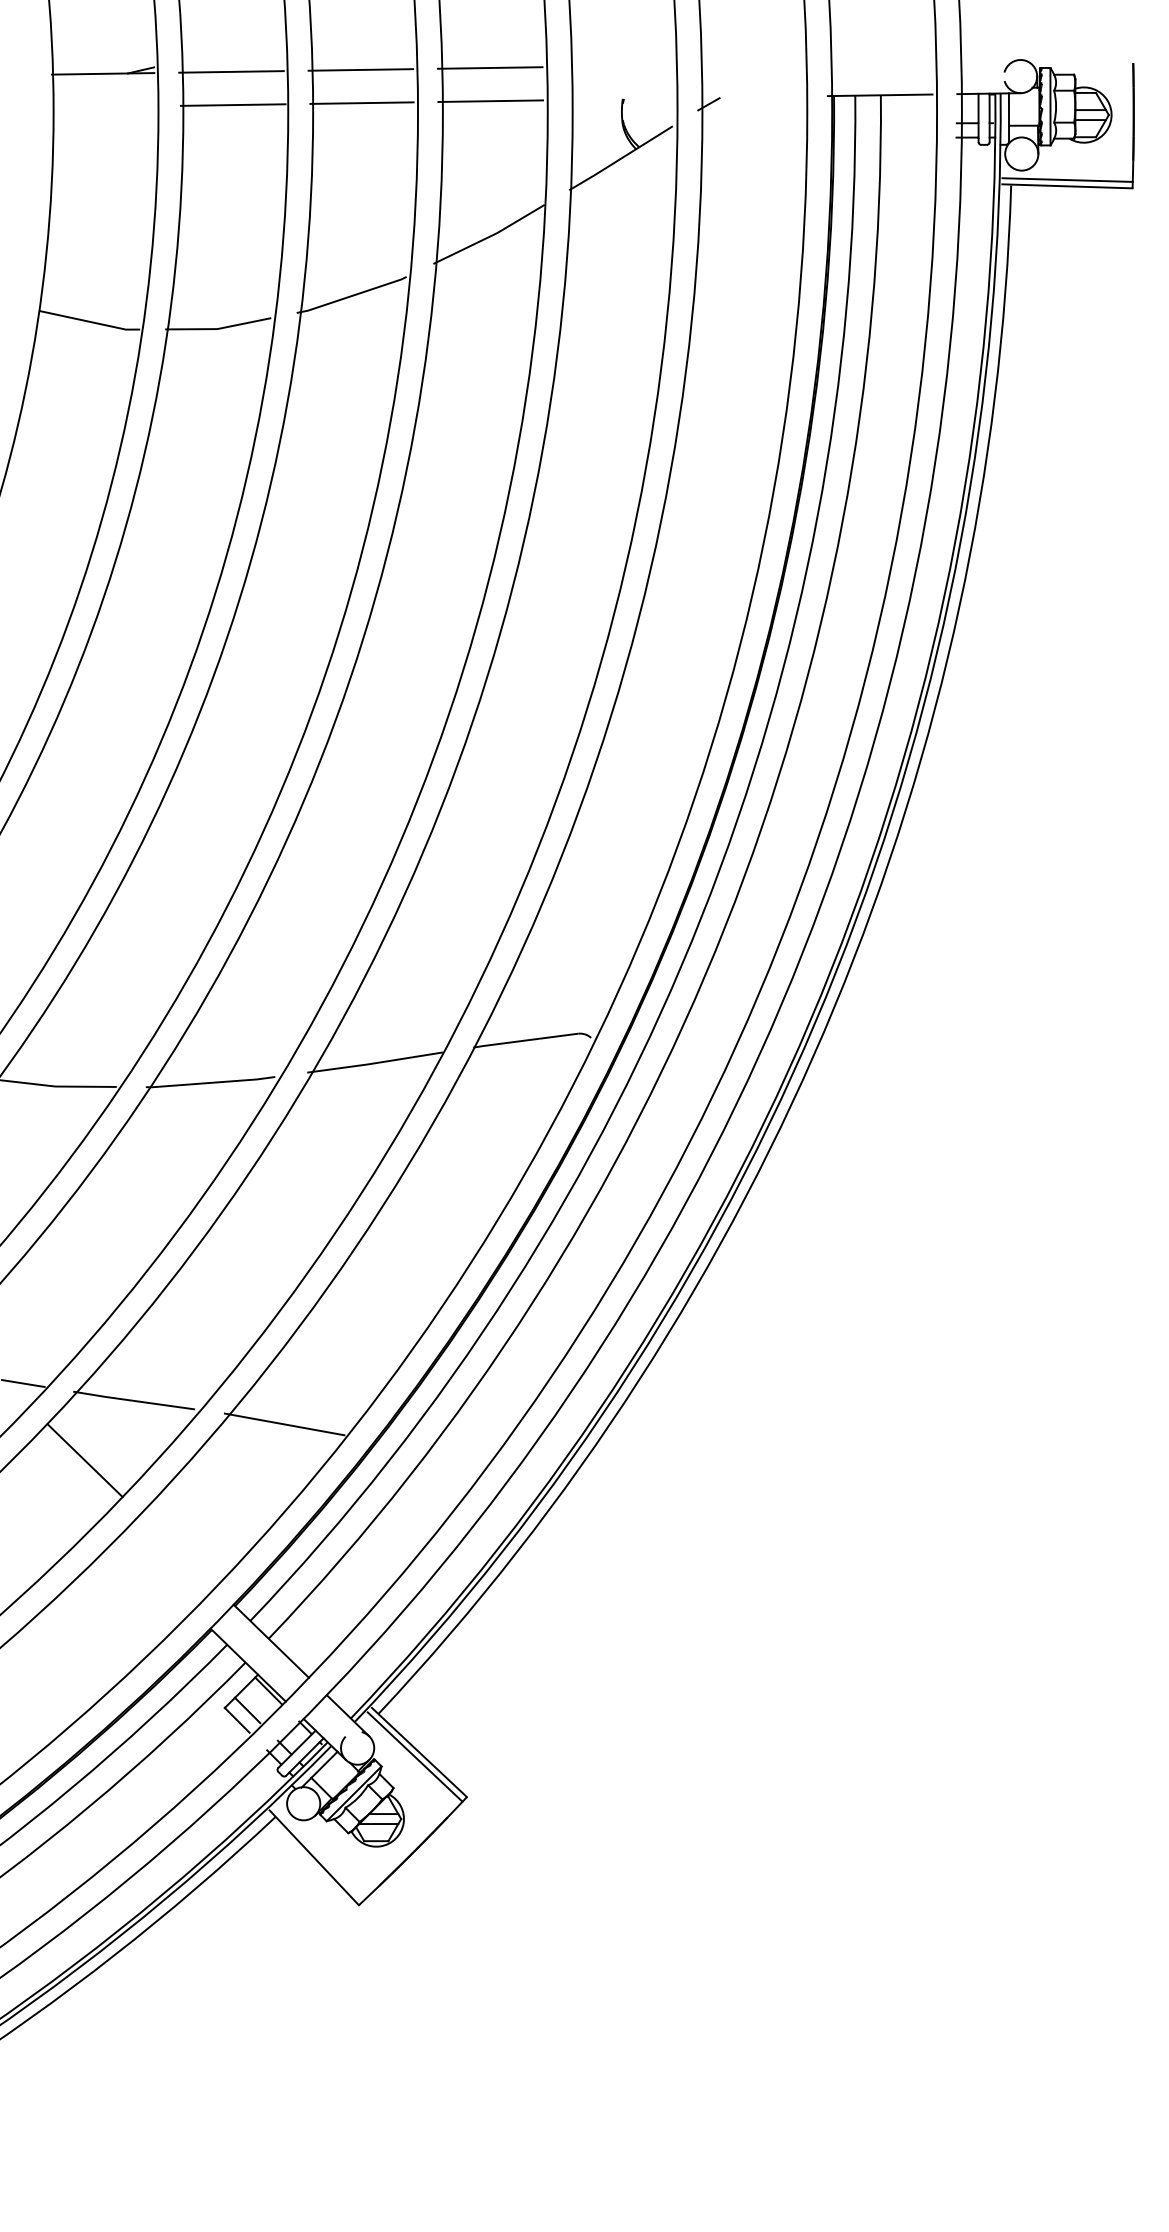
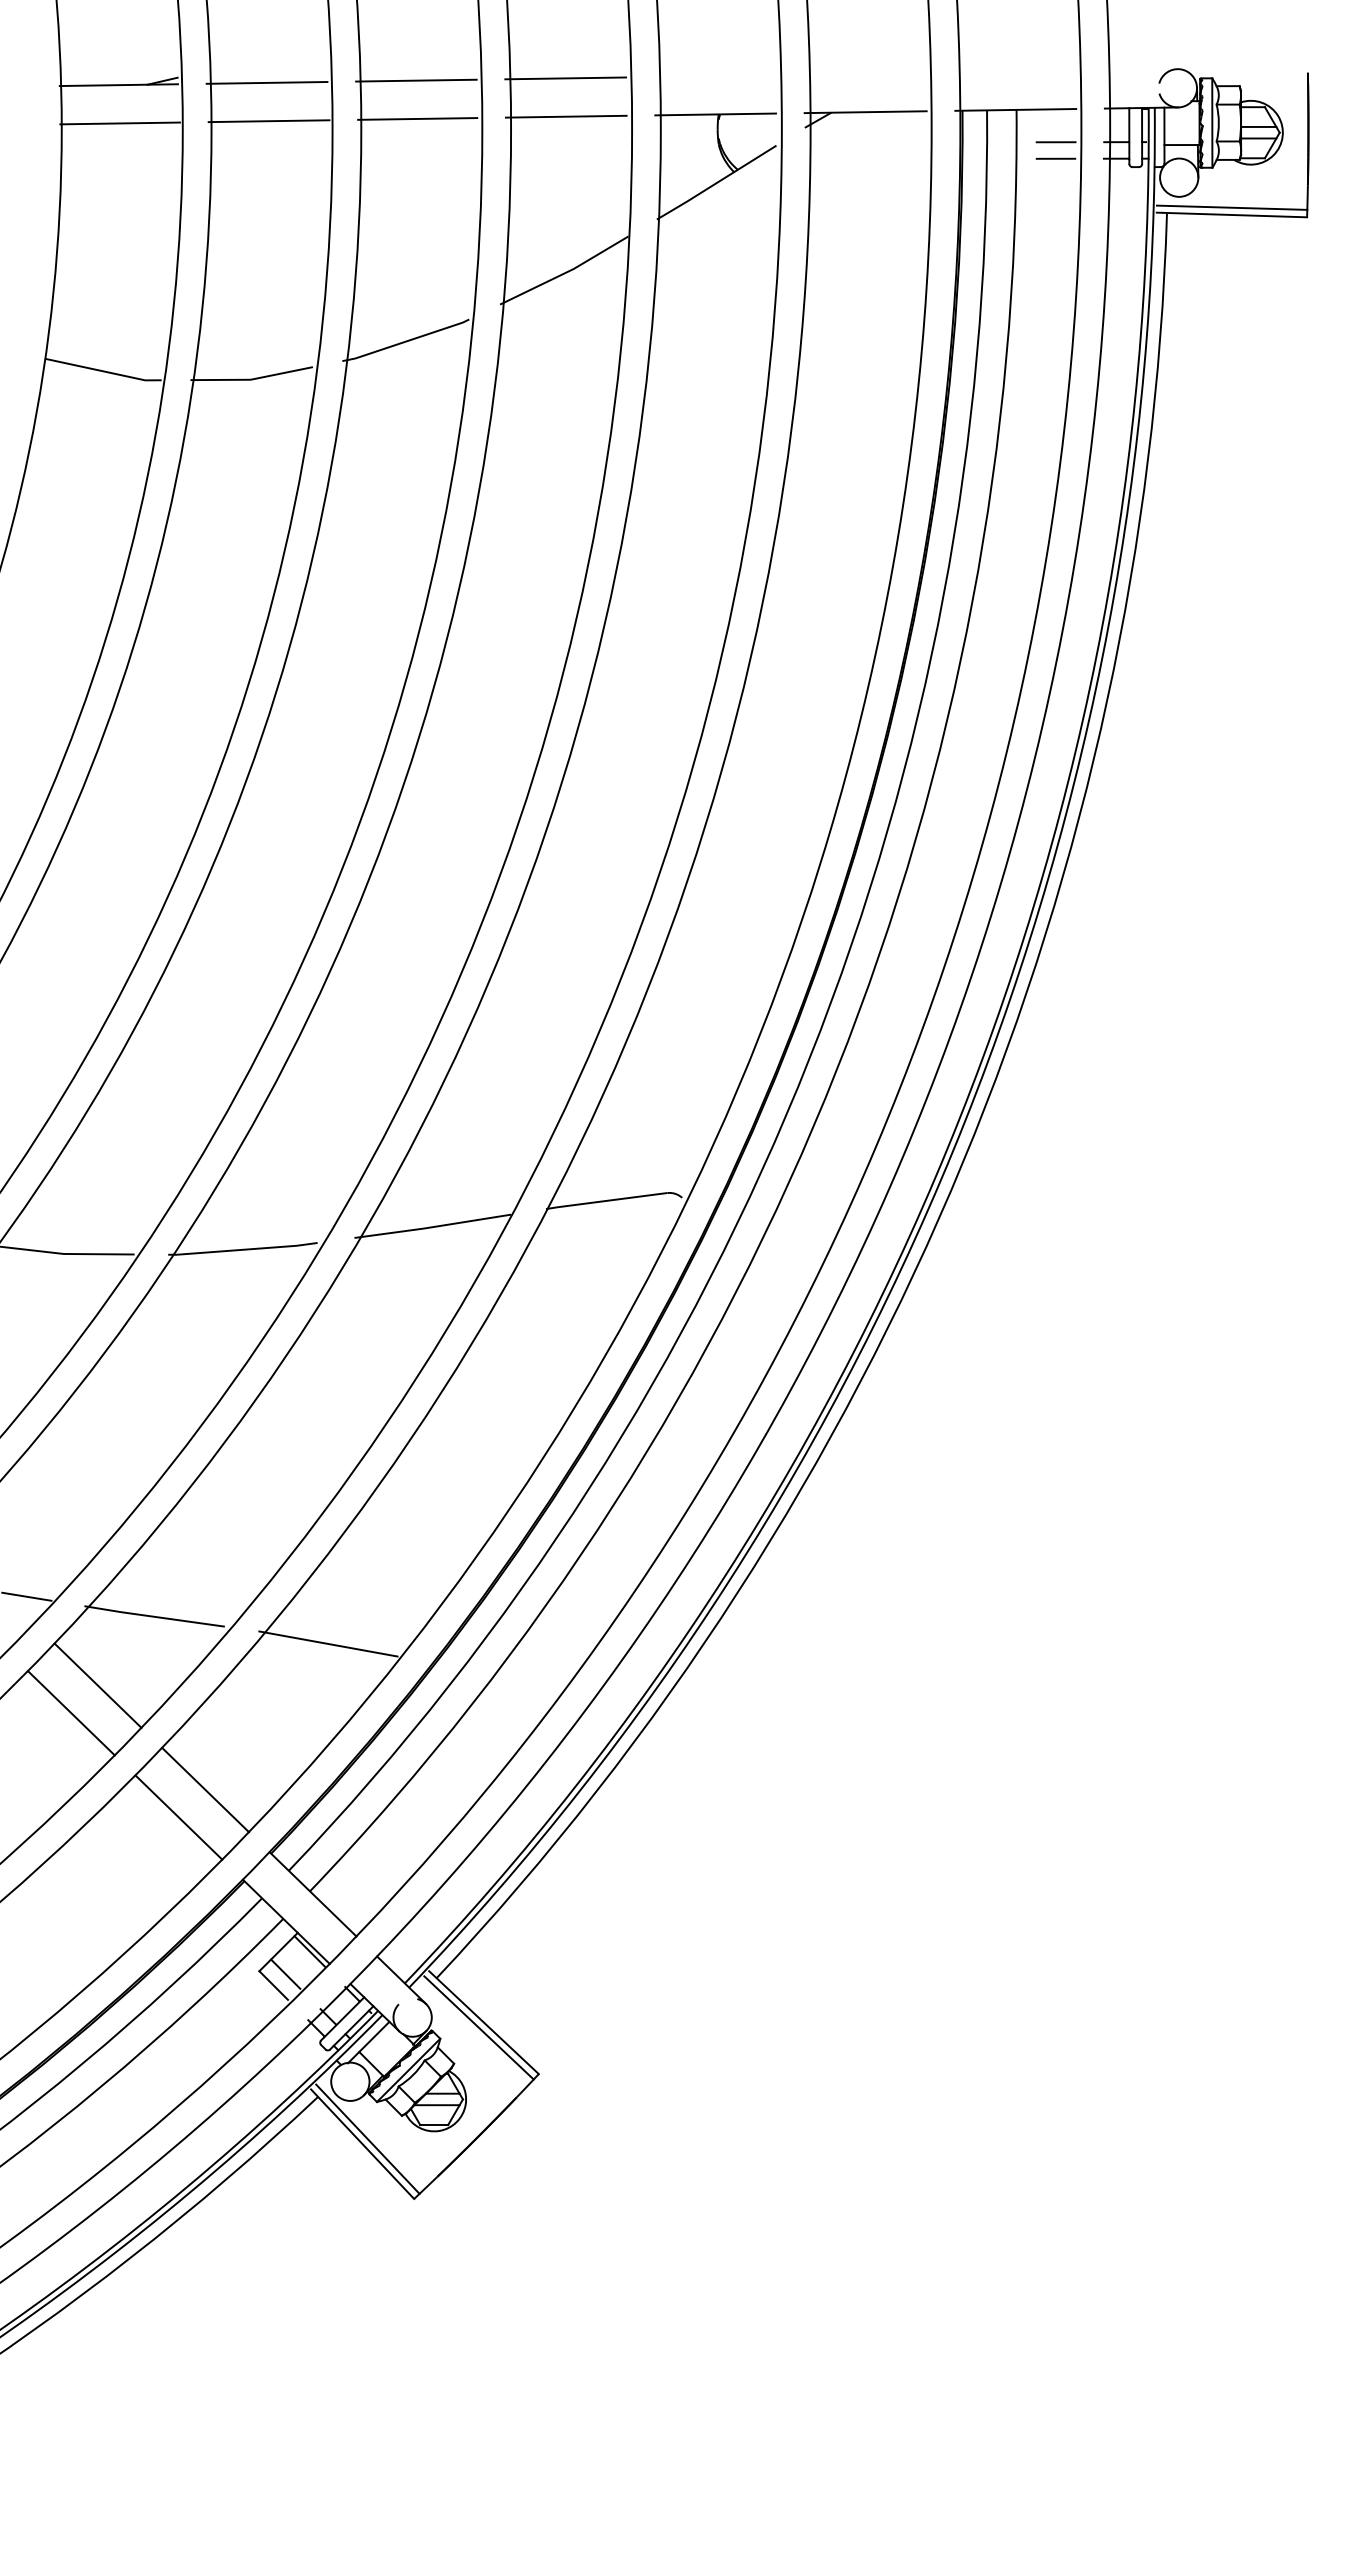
line: (749, 97) -> (865, 112), added
line: (620, 99) -> (715, 114), added
line: (104, 107) -> (120, 123), added
line: (914, 123) -> (1055, 142), added
line: (914, 137) -> (1055, 158), added
line: (62, 1484) -> (71, 1713), added
line: (178, 1550) -> (205, 1789), added
line: (154, 1574) -> (178, 1817), added
line: (318, 1852) -> (367, 2138), added

